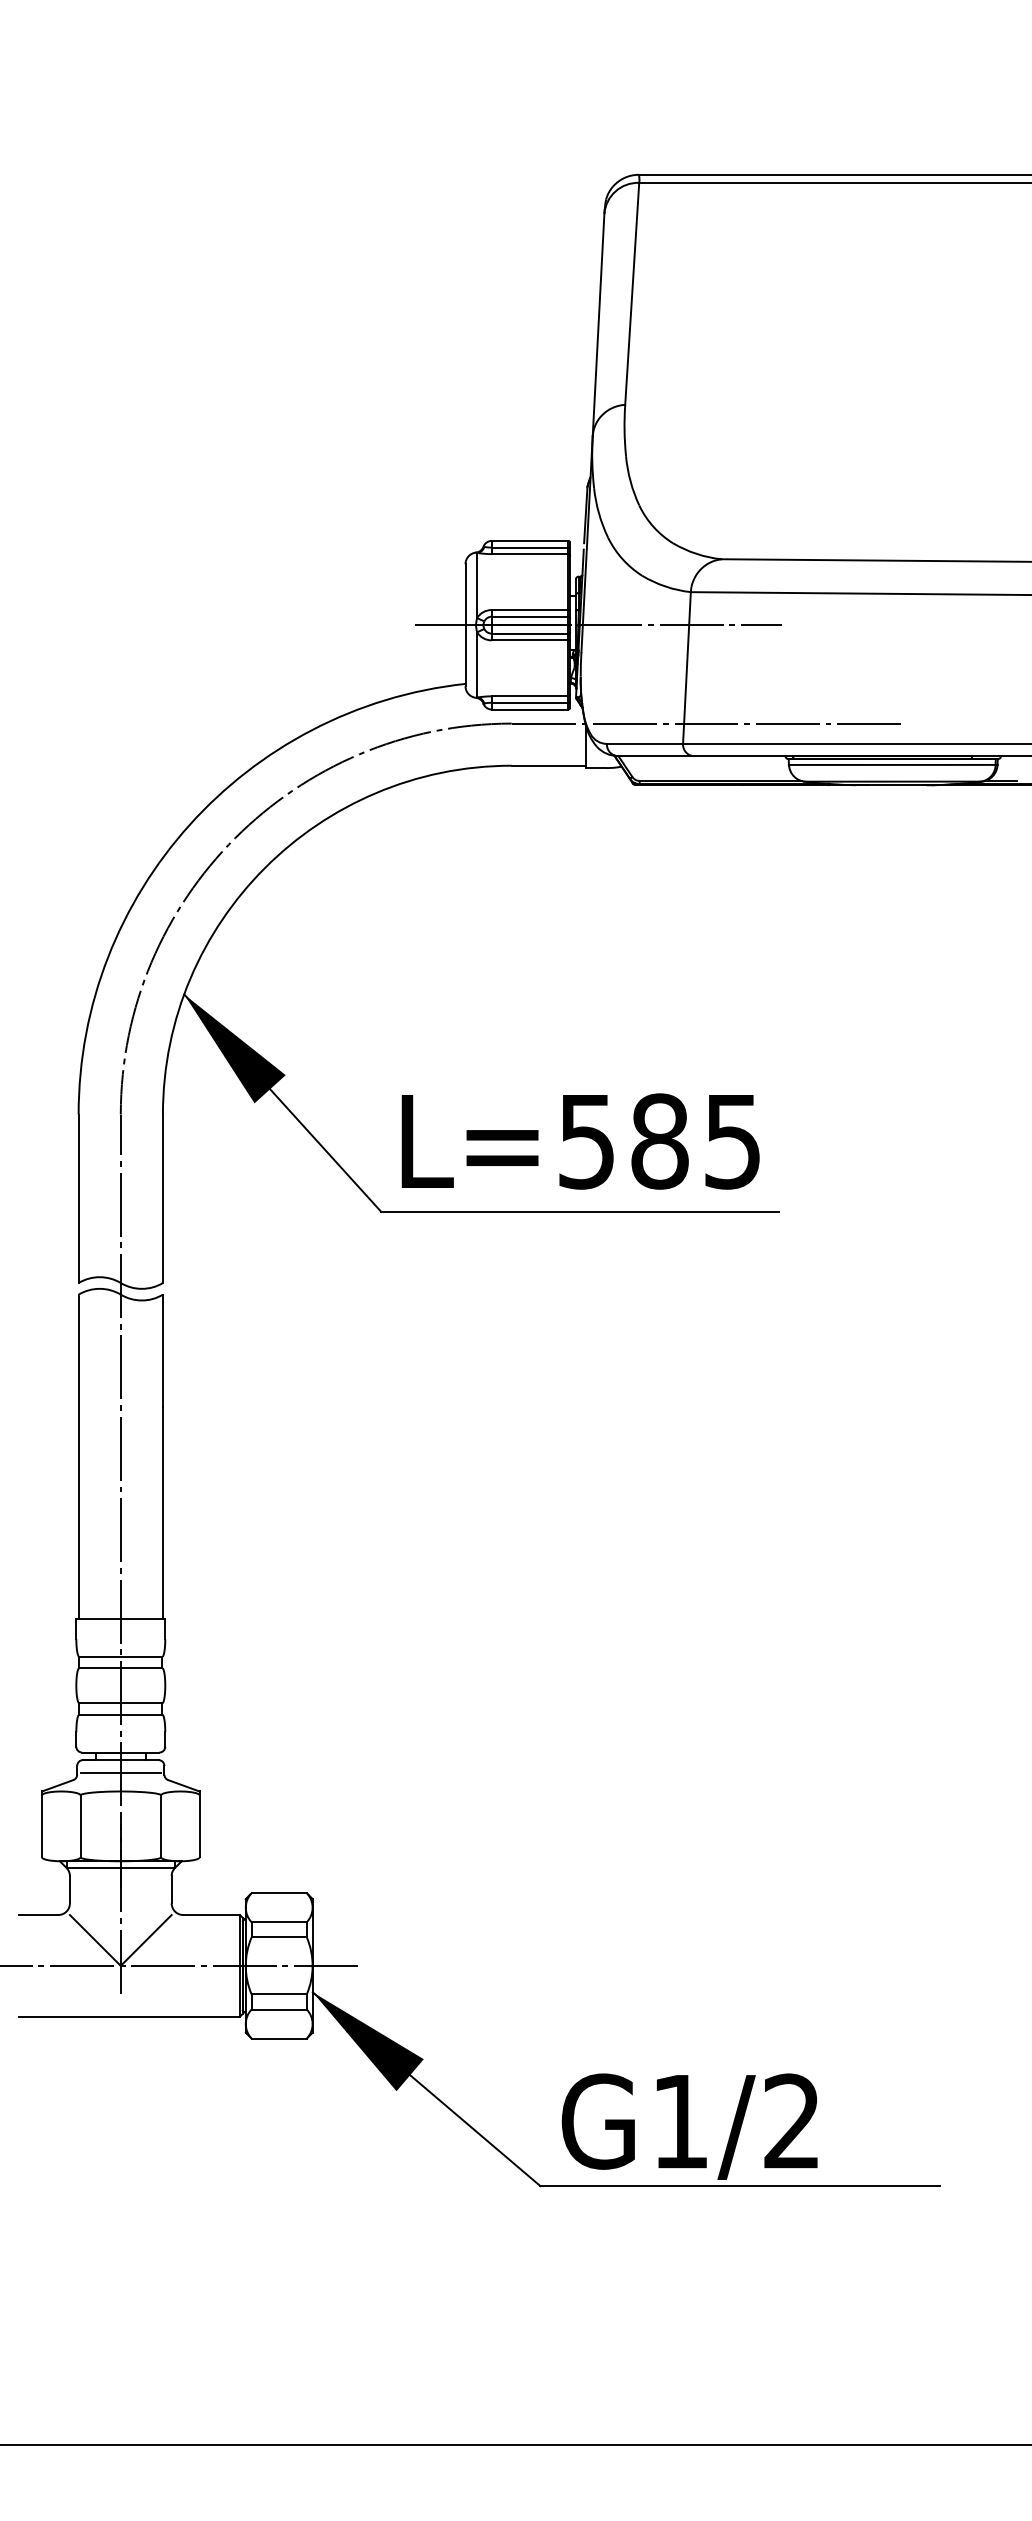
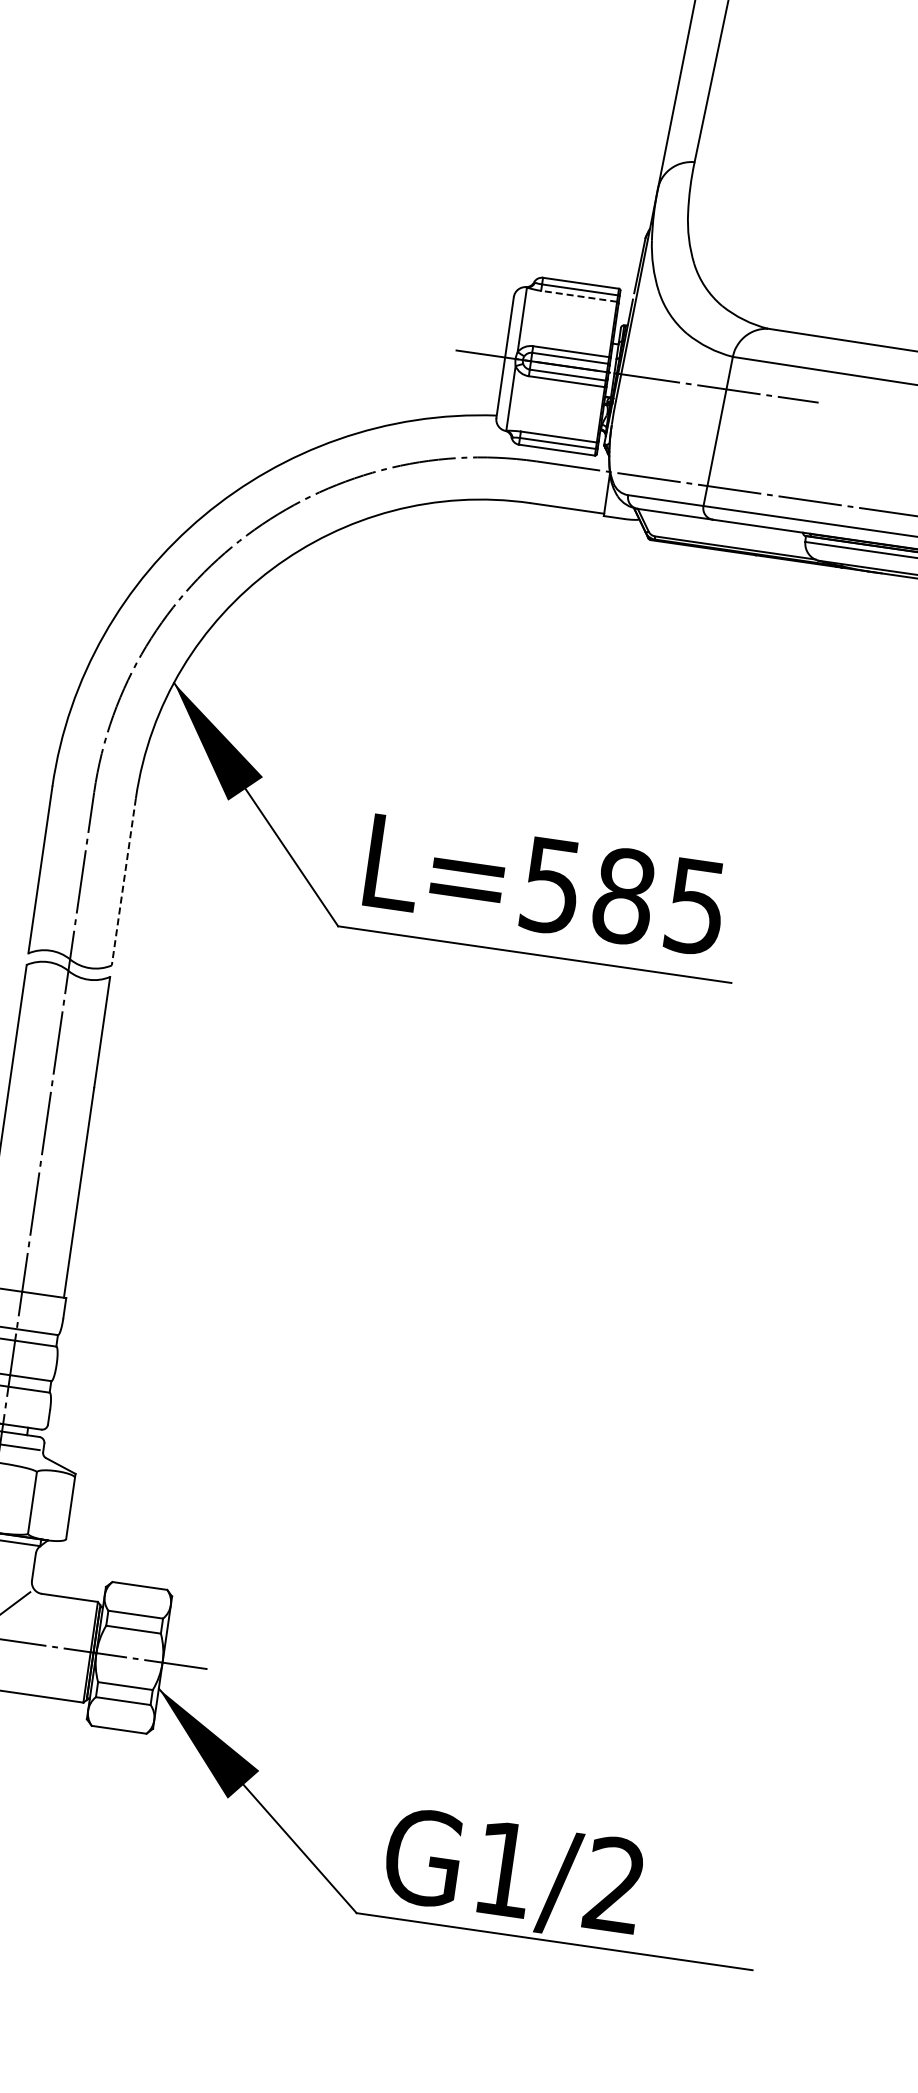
line: (529, 554) -> (578, 296), solid -> dashed
line: (162, 1199) -> (123, 882), solid -> dashed

